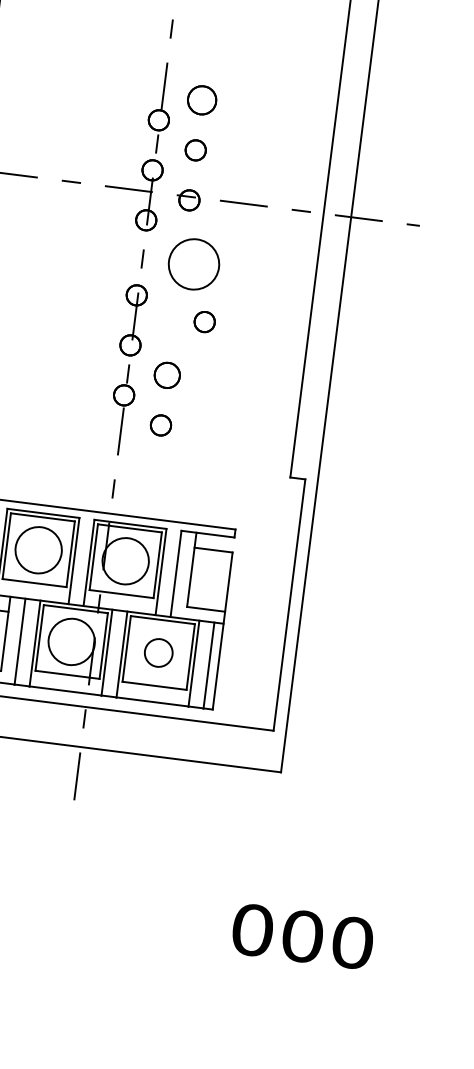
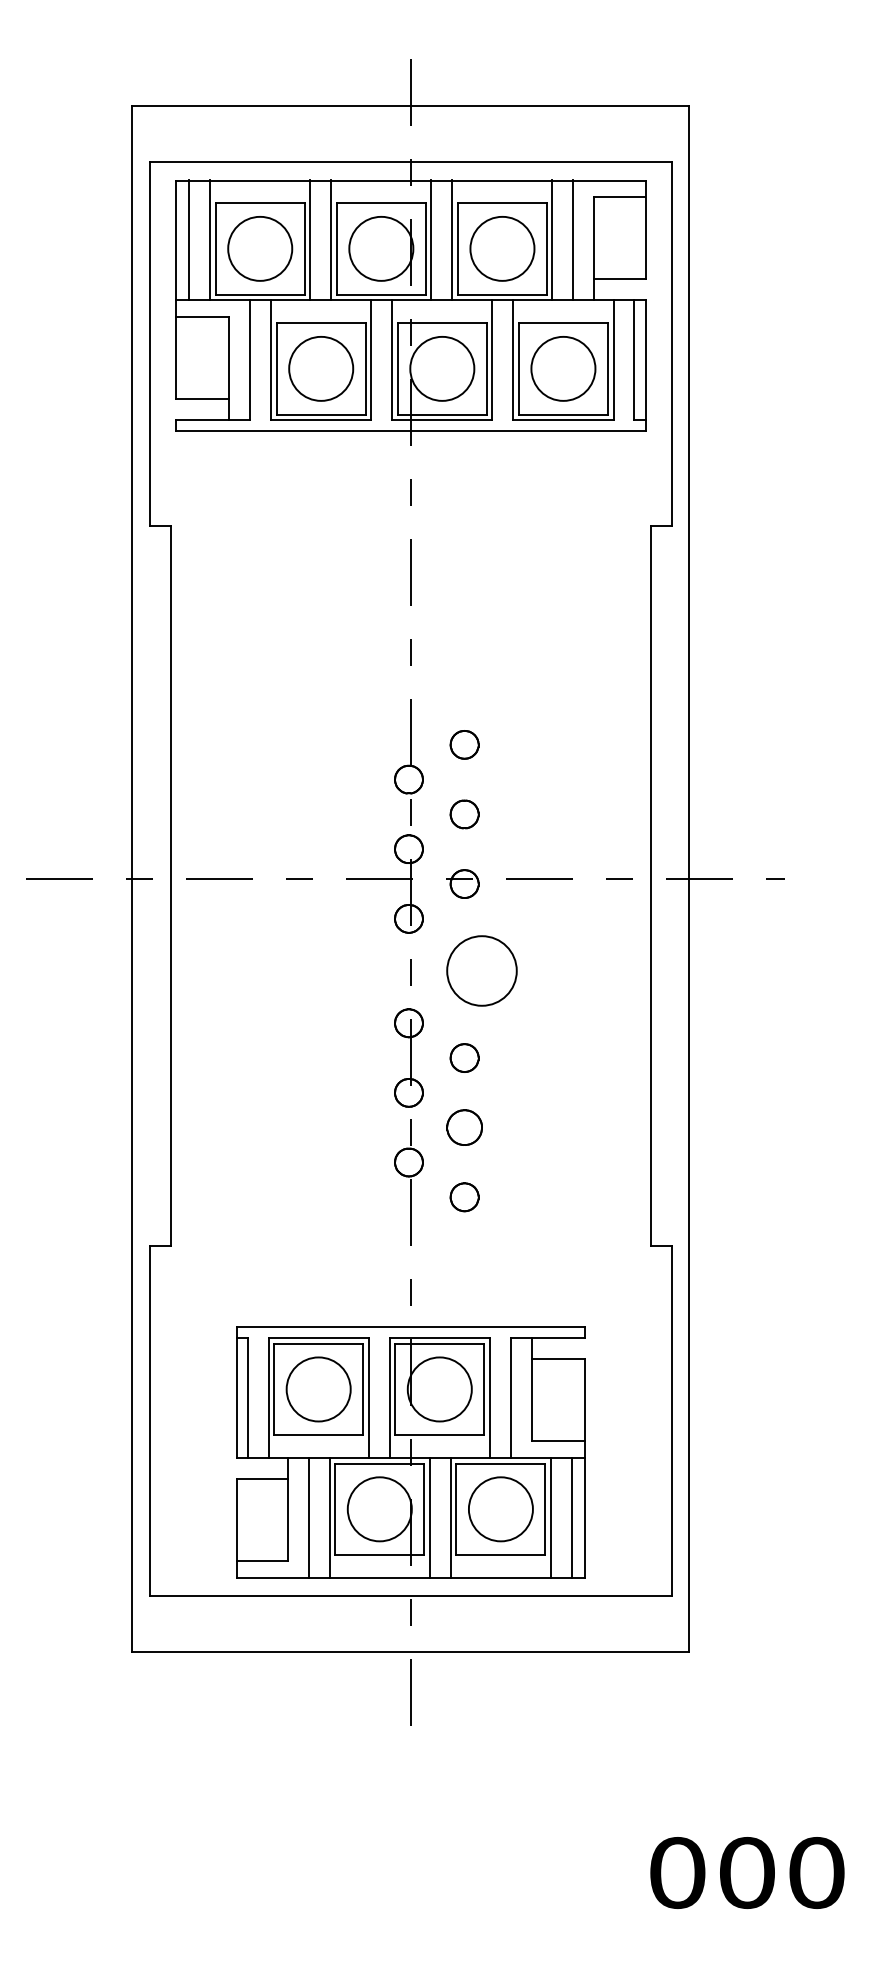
part: (201, 100) -> (464, 744), size x0.71
part: (204, 321) -> (464, 1057), moved
circle: (158, 653) -> (500, 1509), size x1.67

